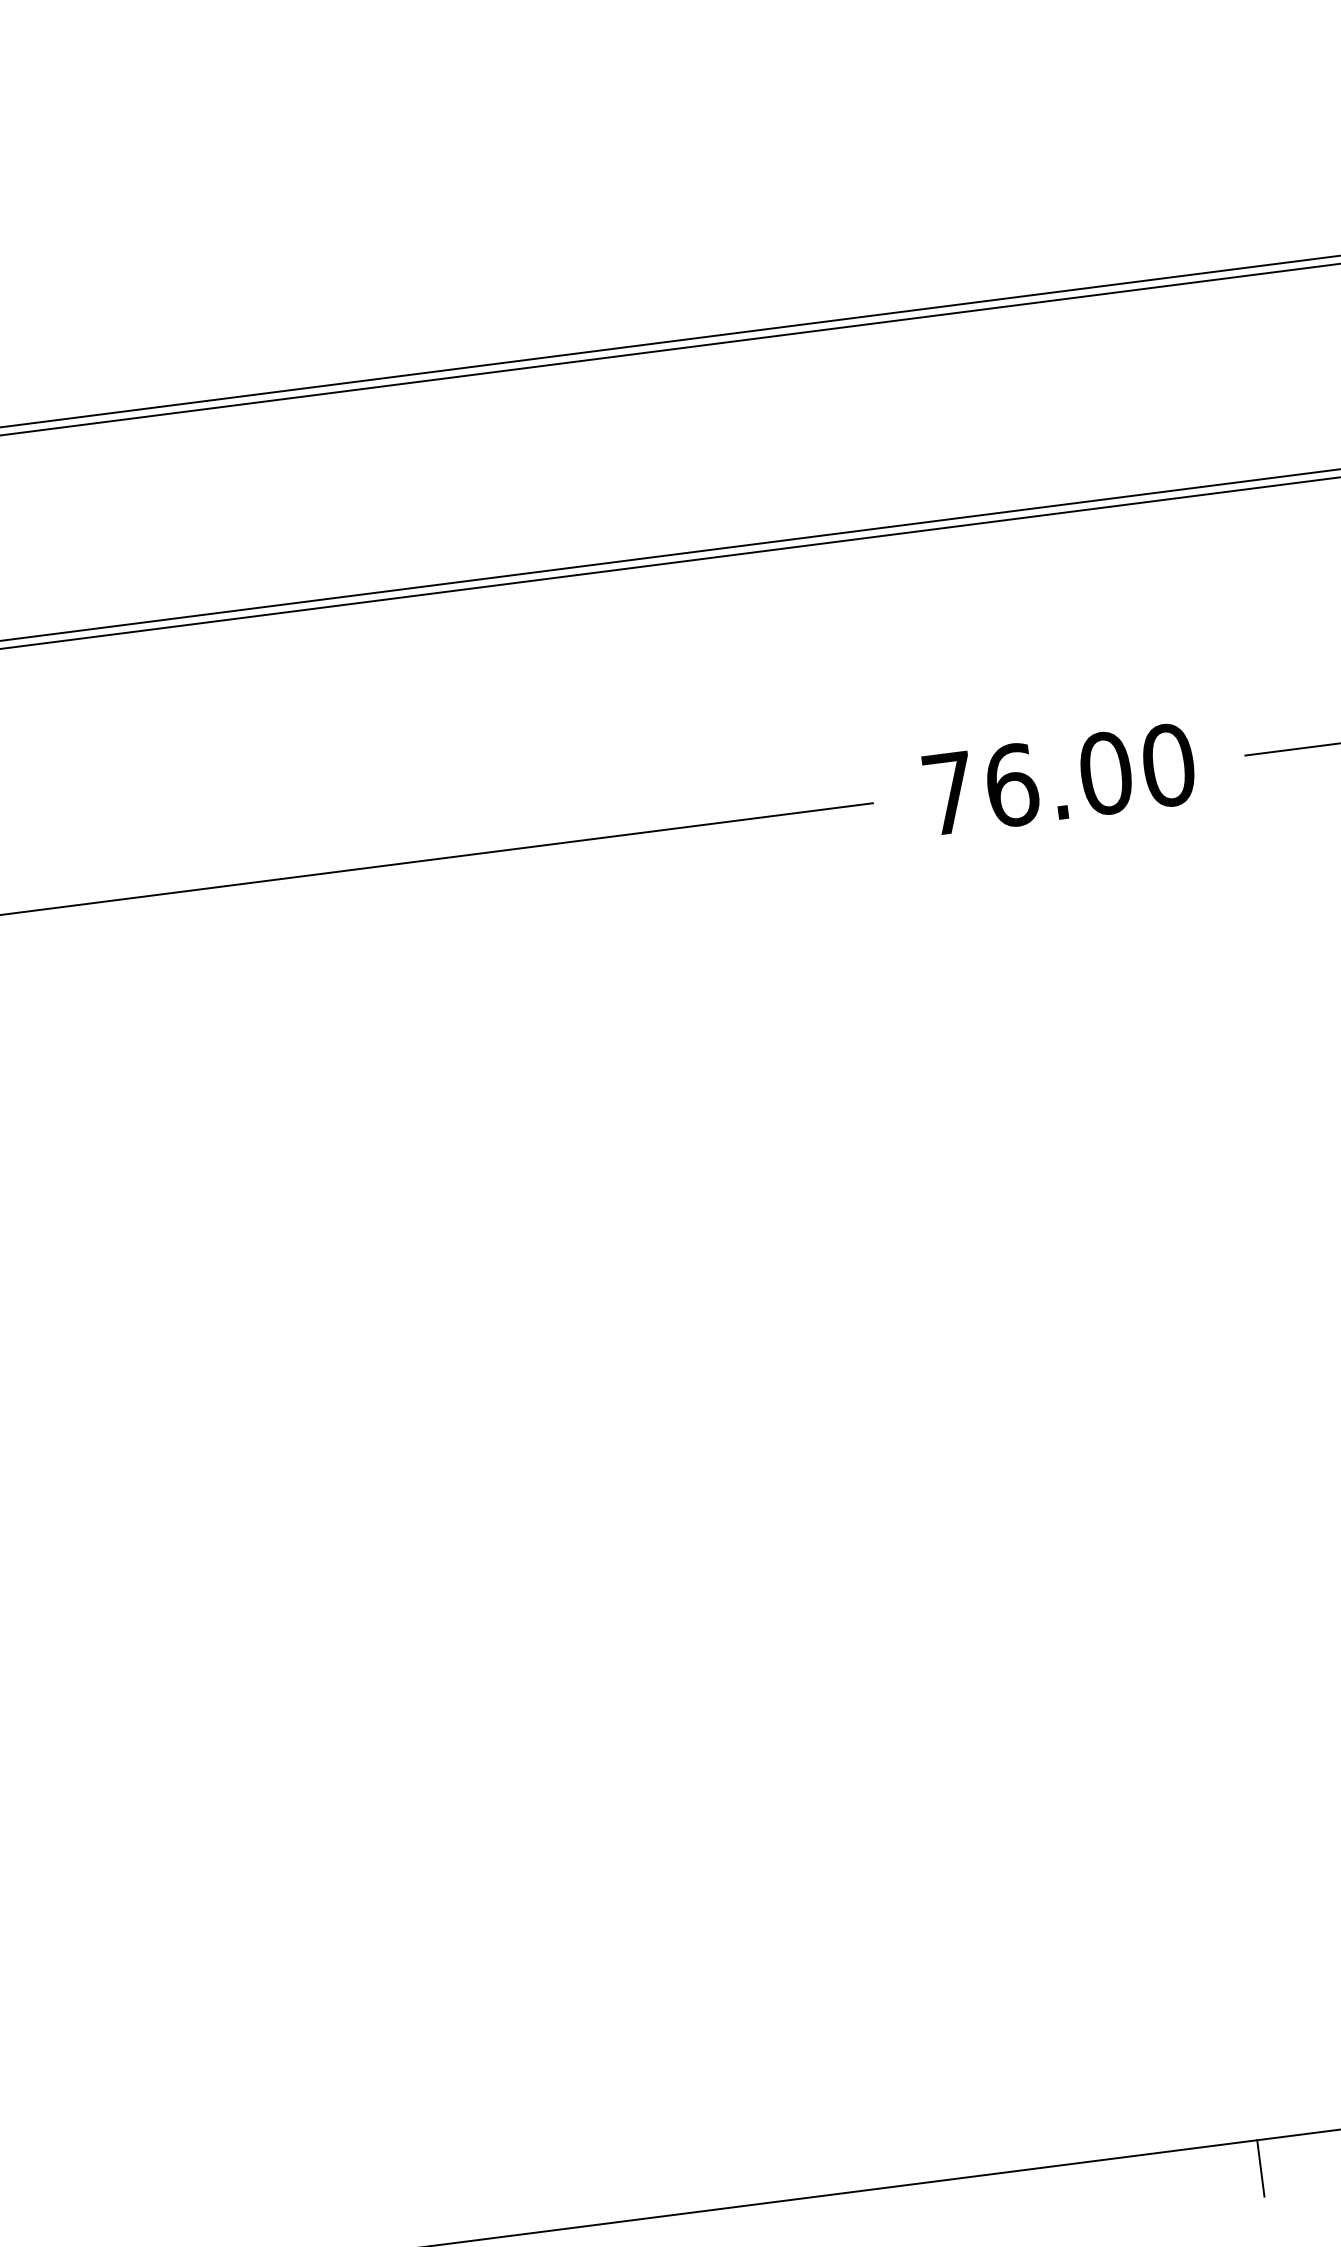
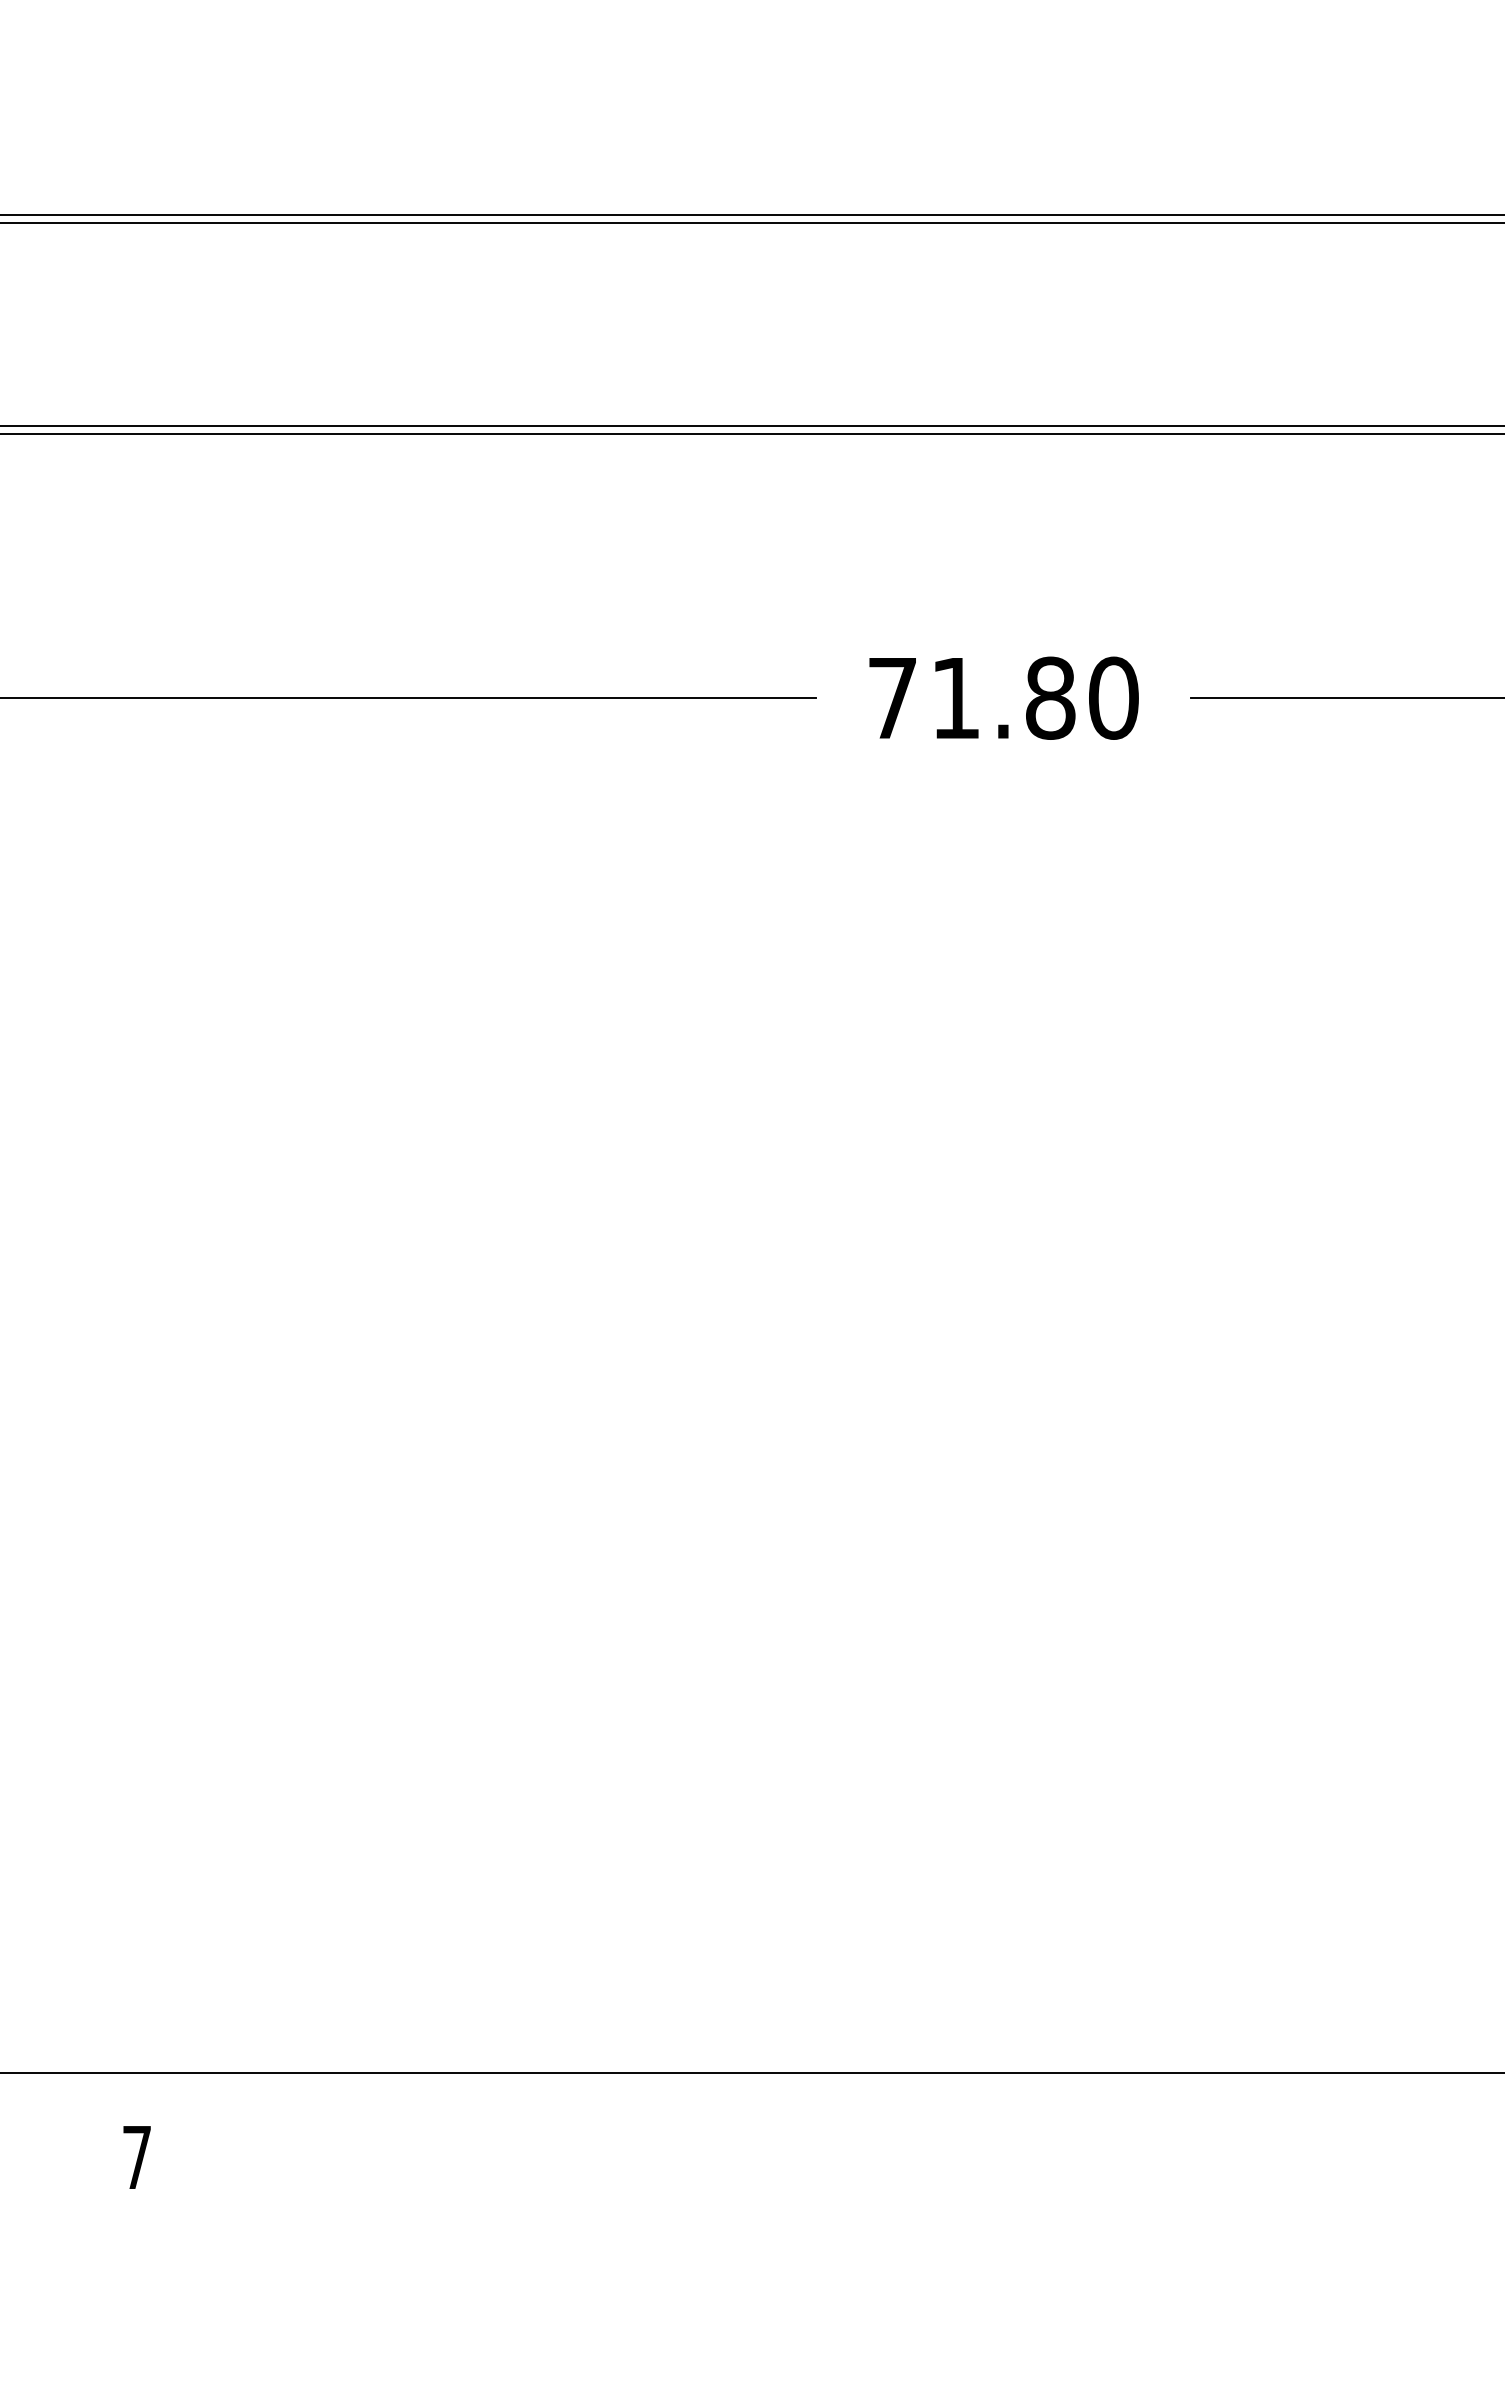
text: (1059, 778) -> (1003, 697), 76.00 -> 71.80
line: (1260, 2168) -> (1026, 2101), removed

